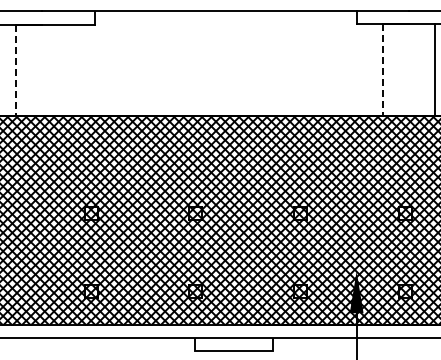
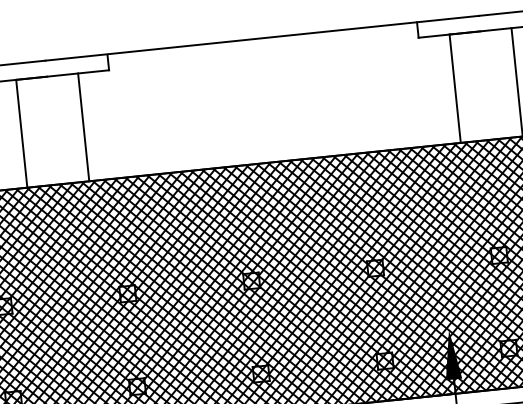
line: (68, 69) -> (83, 126), added
line: (16, 70) -> (22, 134), dashed -> solid
line: (382, 70) -> (455, 89), dashed -> solid

